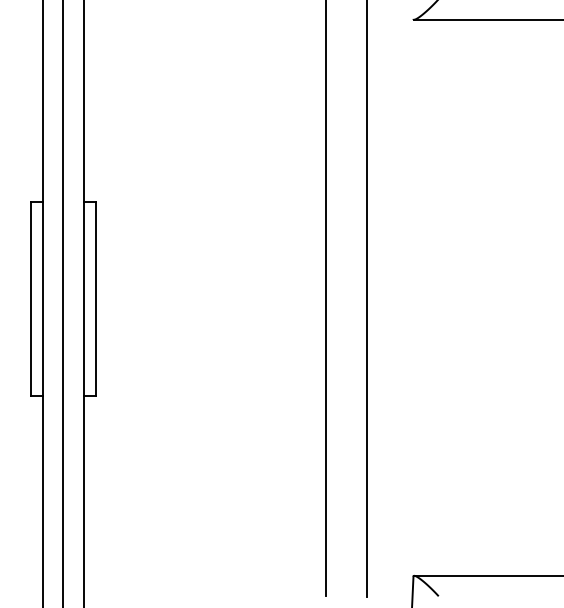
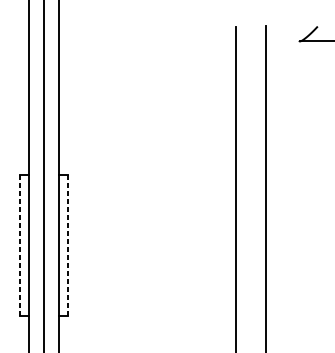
line: (31, 299) -> (20, 245), solid -> dashed
line: (95, 299) -> (67, 245), solid -> dashed

